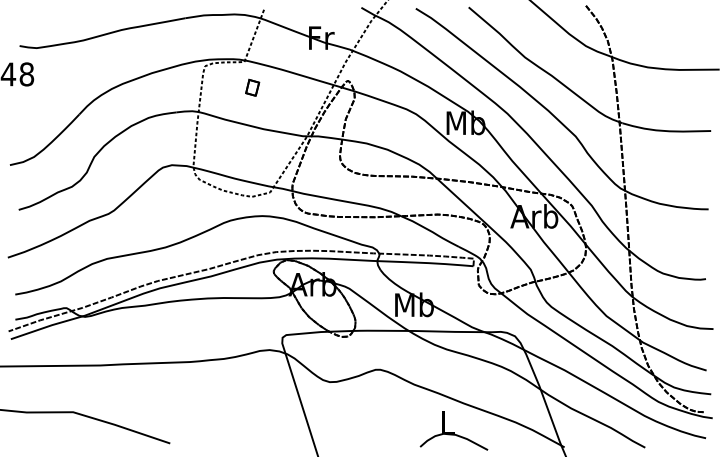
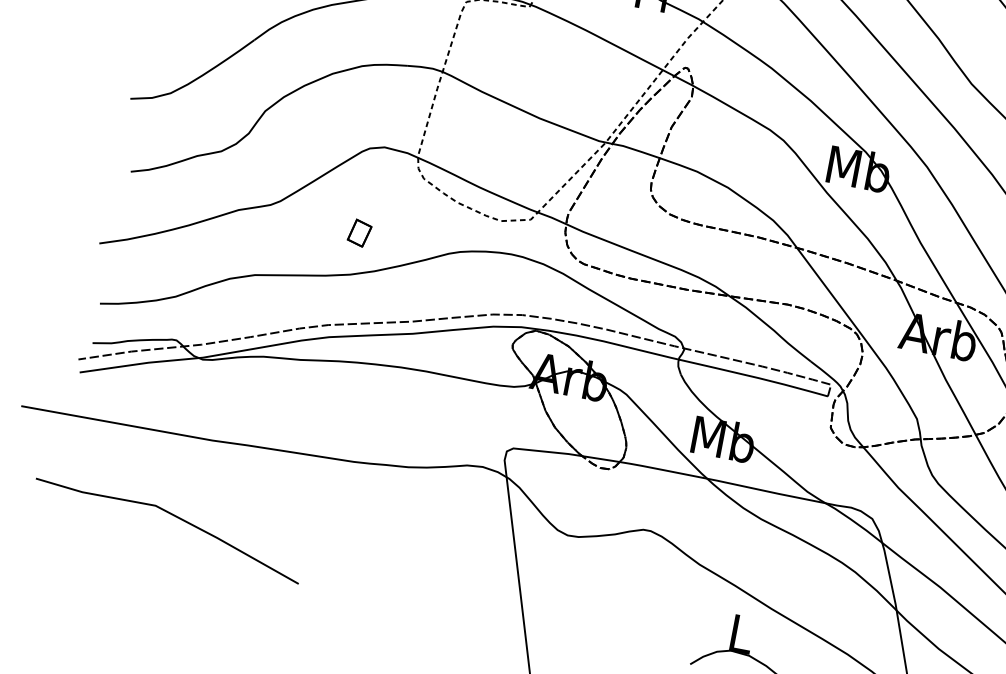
part: (252, 87) -> (359, 232), moved

